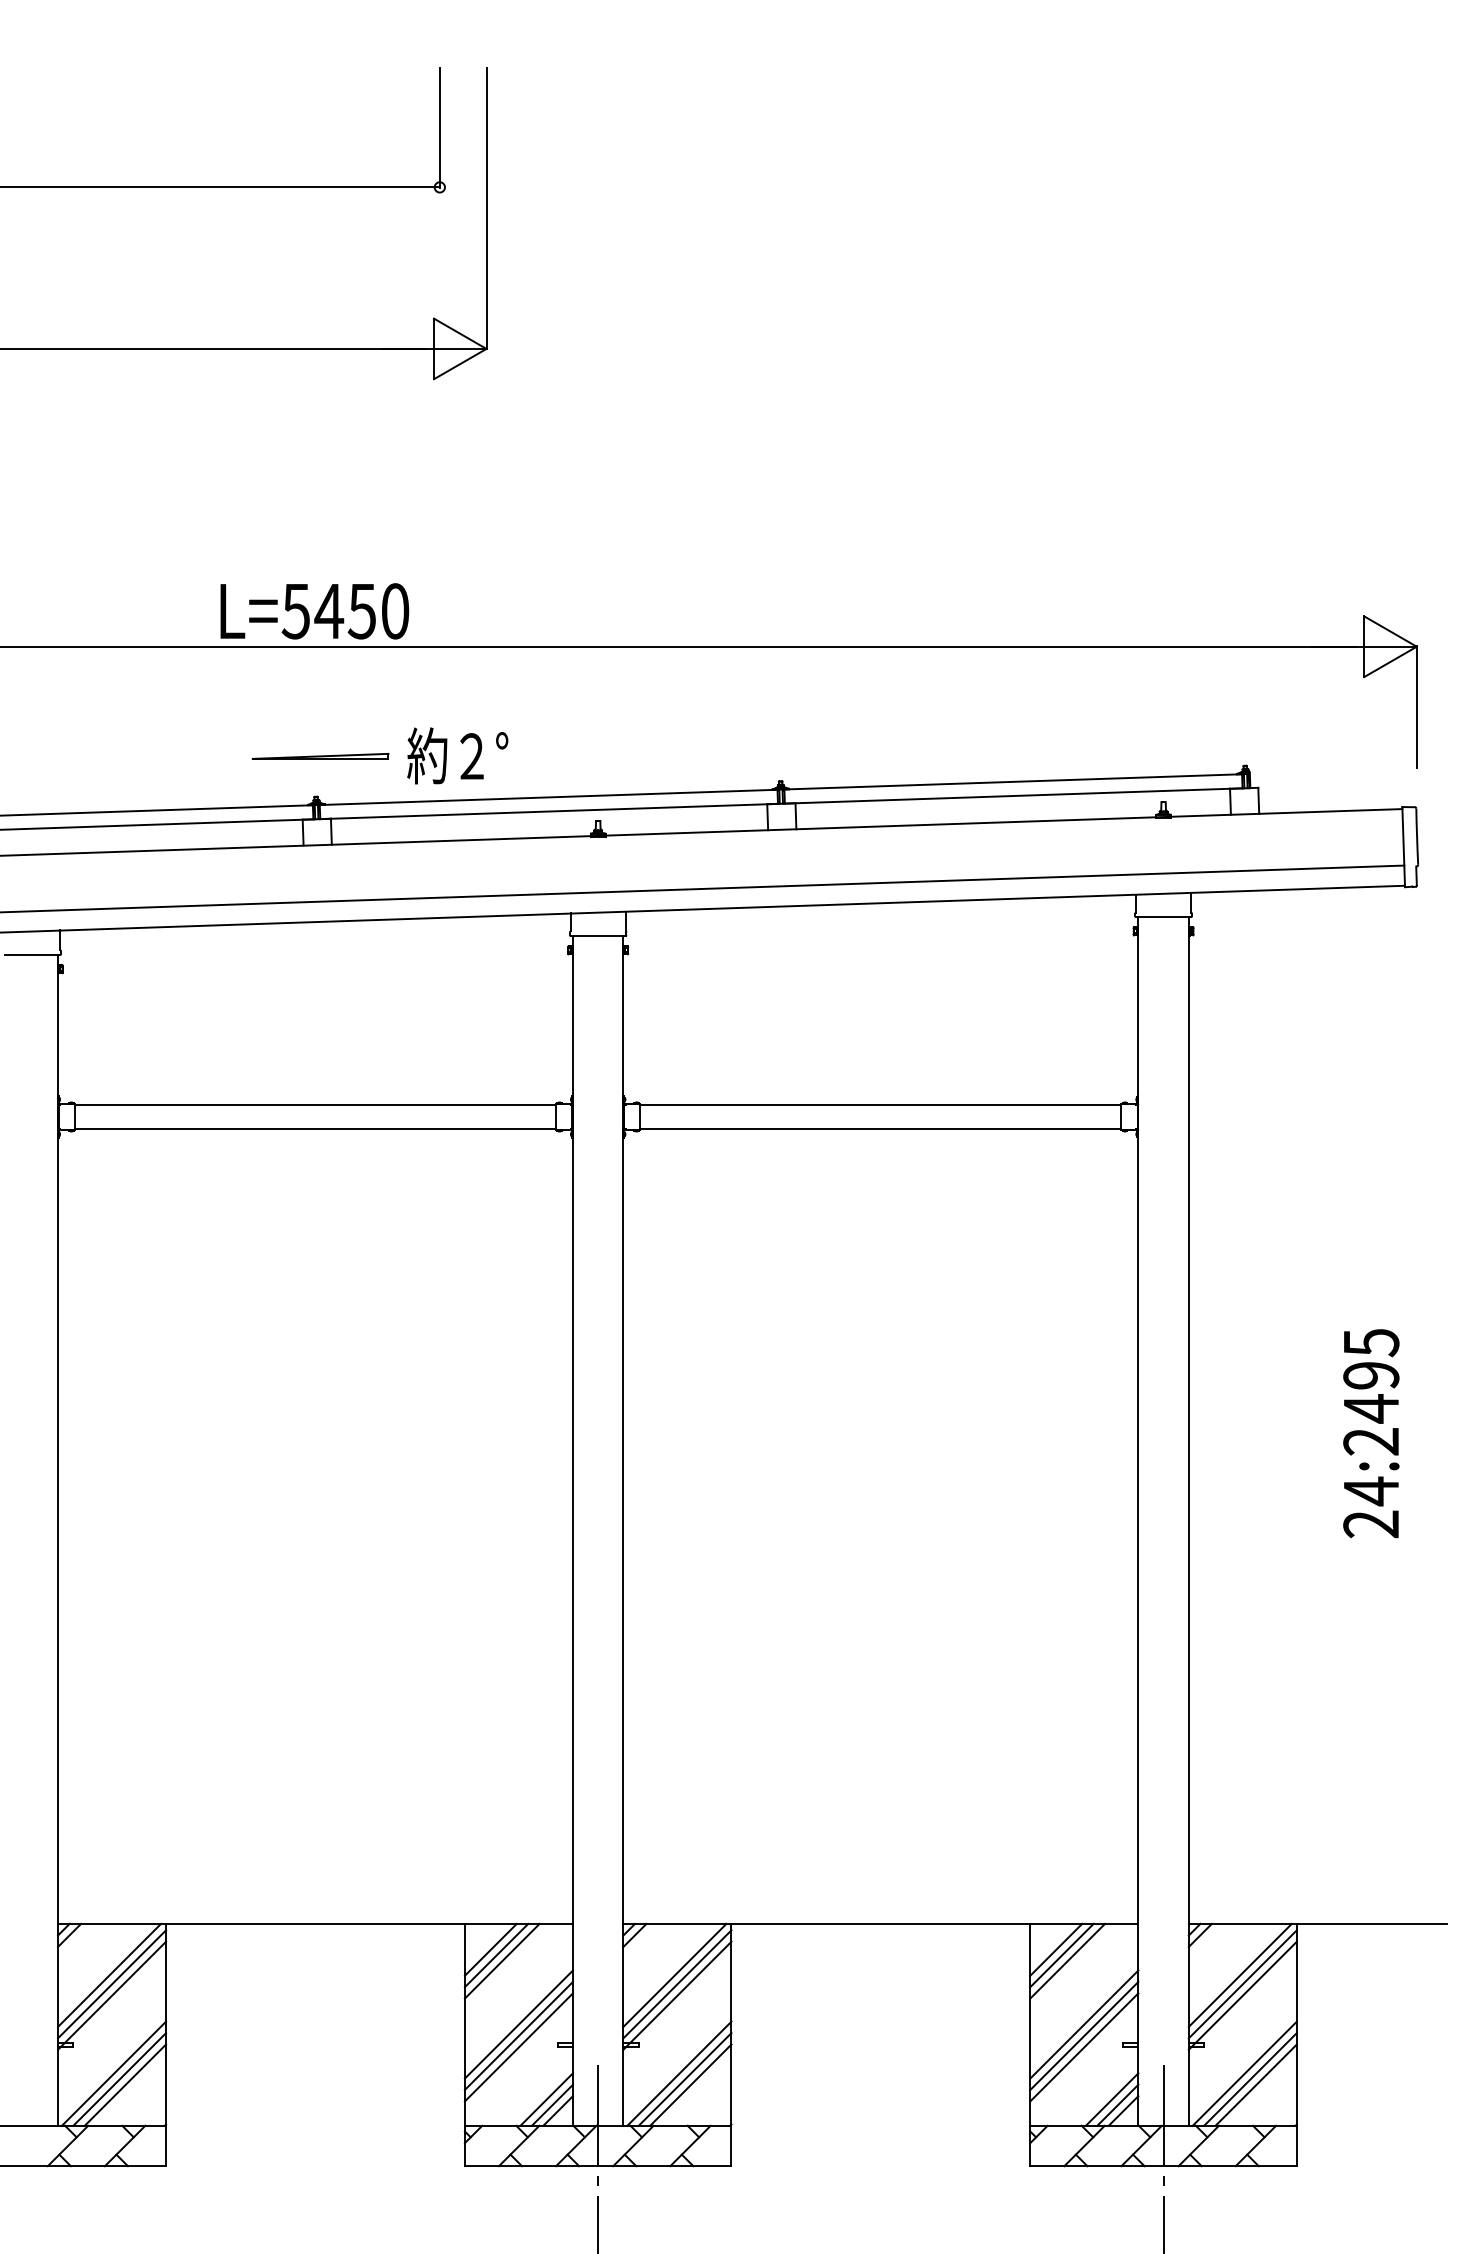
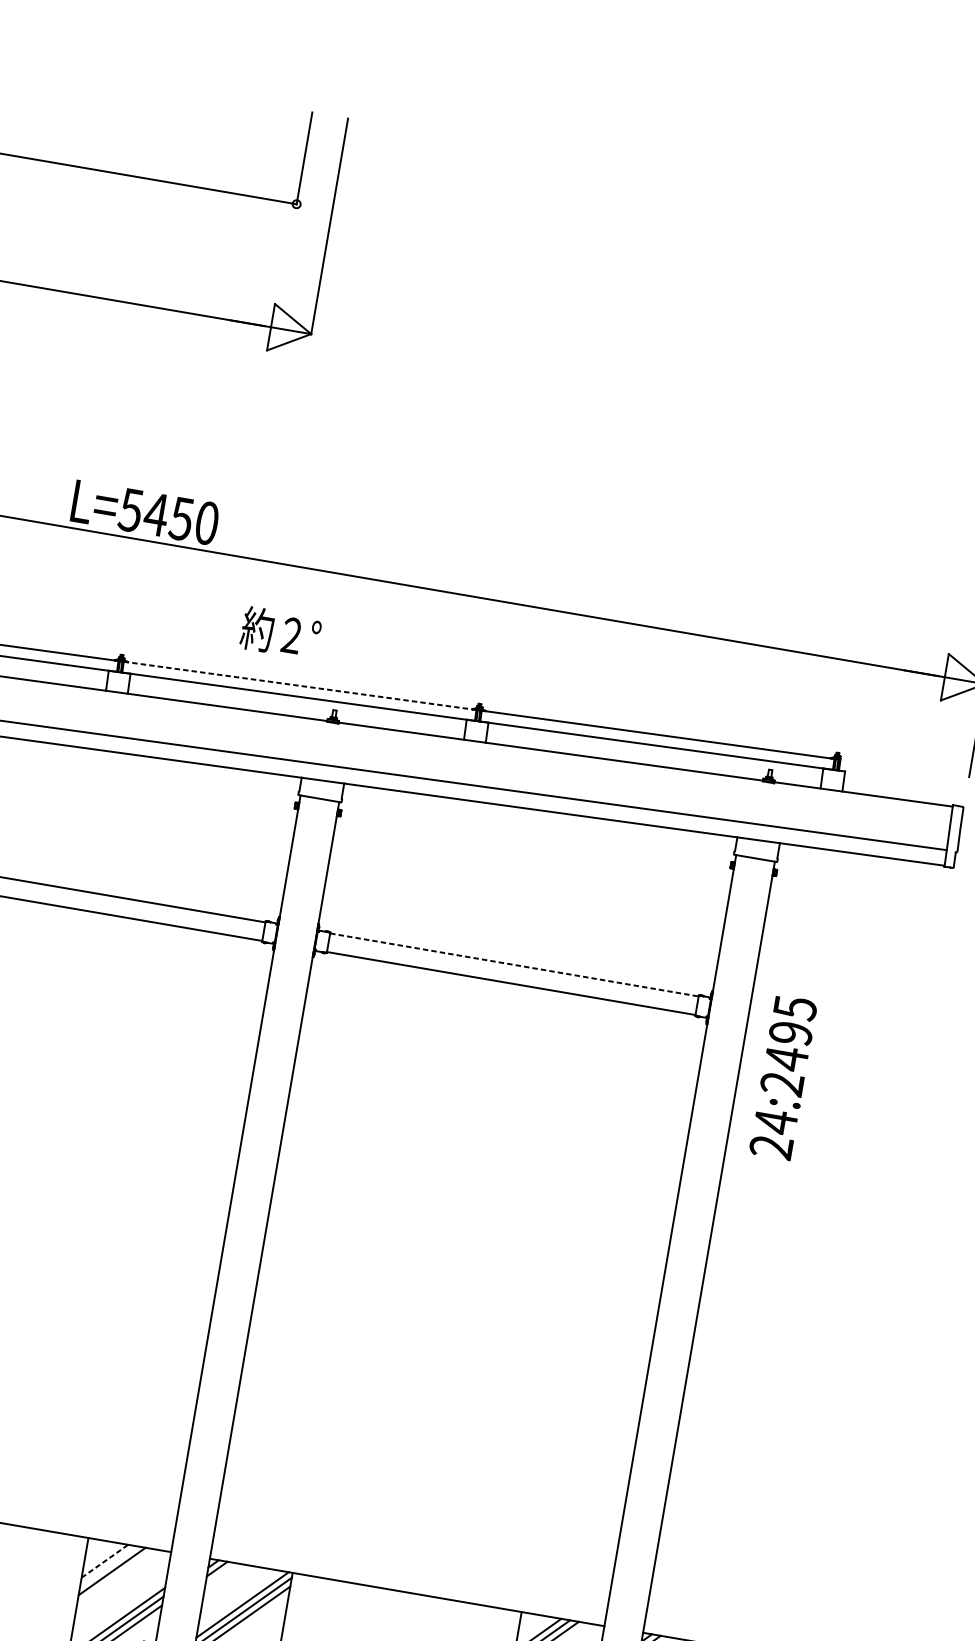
text: (457, 755) -> (280, 632), moved
part: (320, 756) -> (130, 624), removed
line: (548, 797) -> (300, 685), solid -> dashed
line: (881, 1104) -> (514, 964), solid -> dashed
text: (1371, 1433) -> (783, 1077), moved
line: (490, 1949) -> (104, 1560), solid -> dashed
line: (496, 1955) -> (108, 1566), removed

